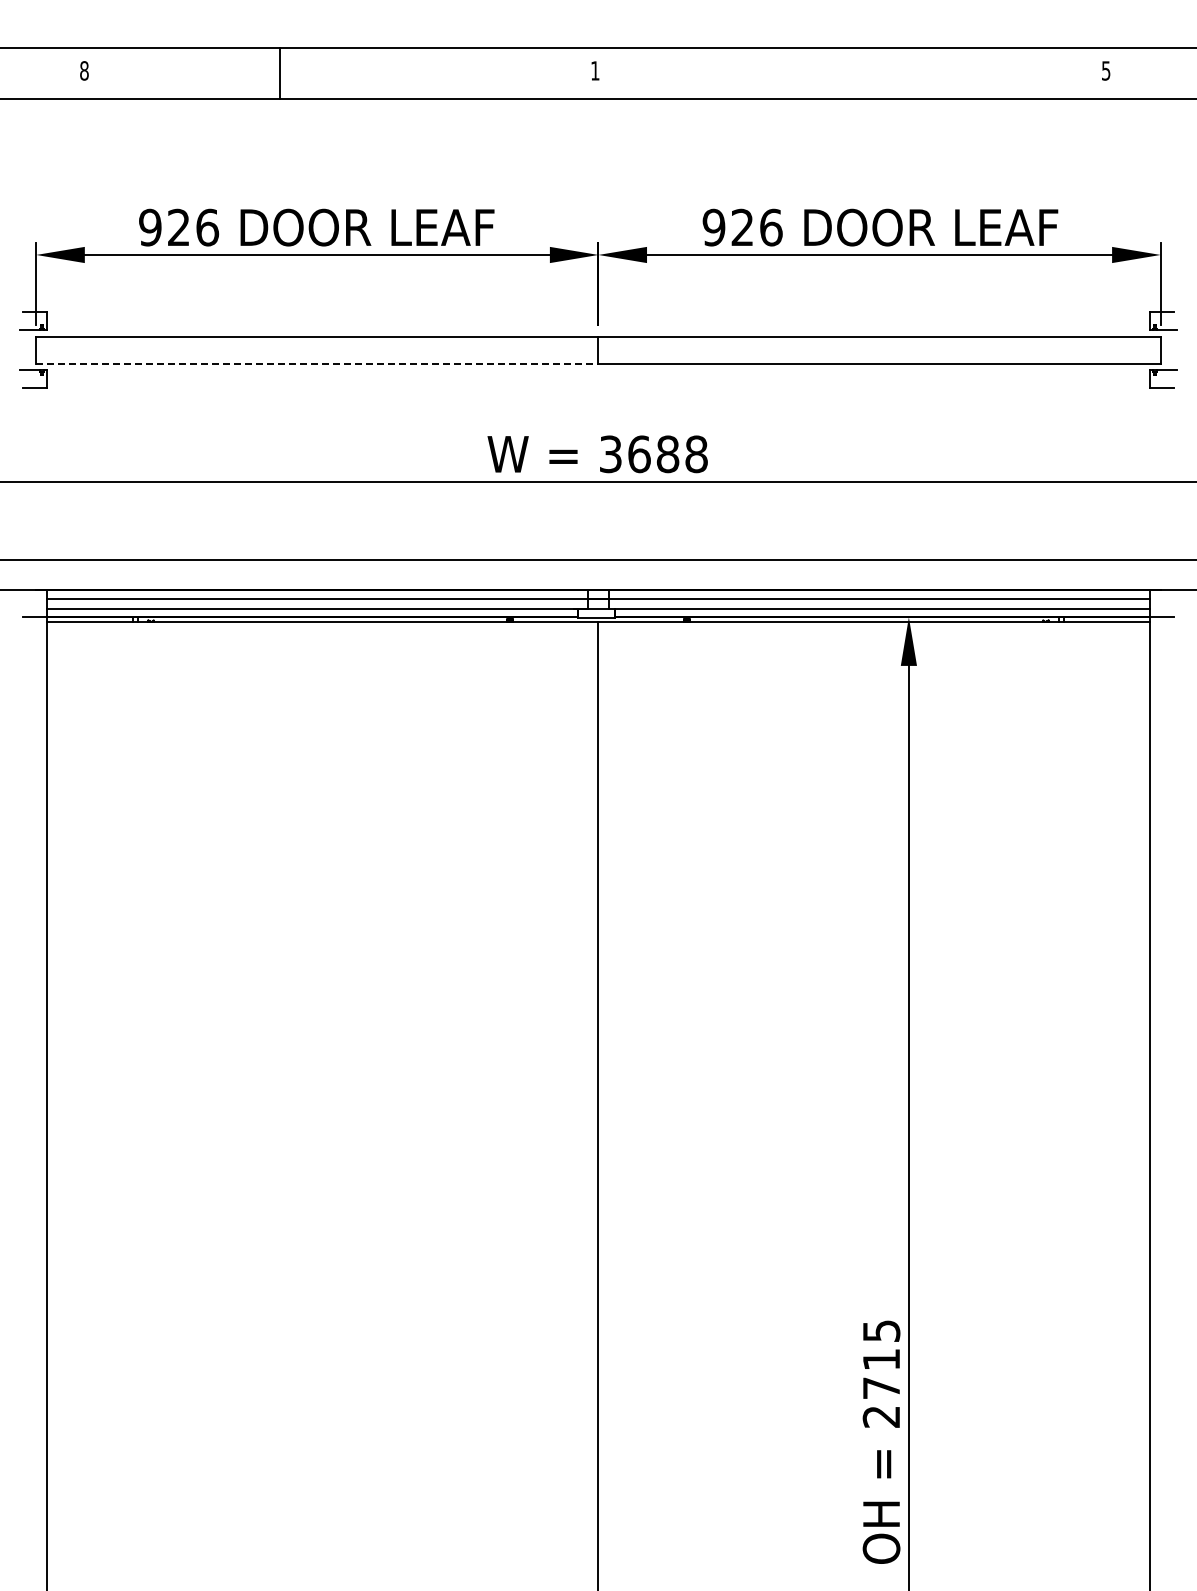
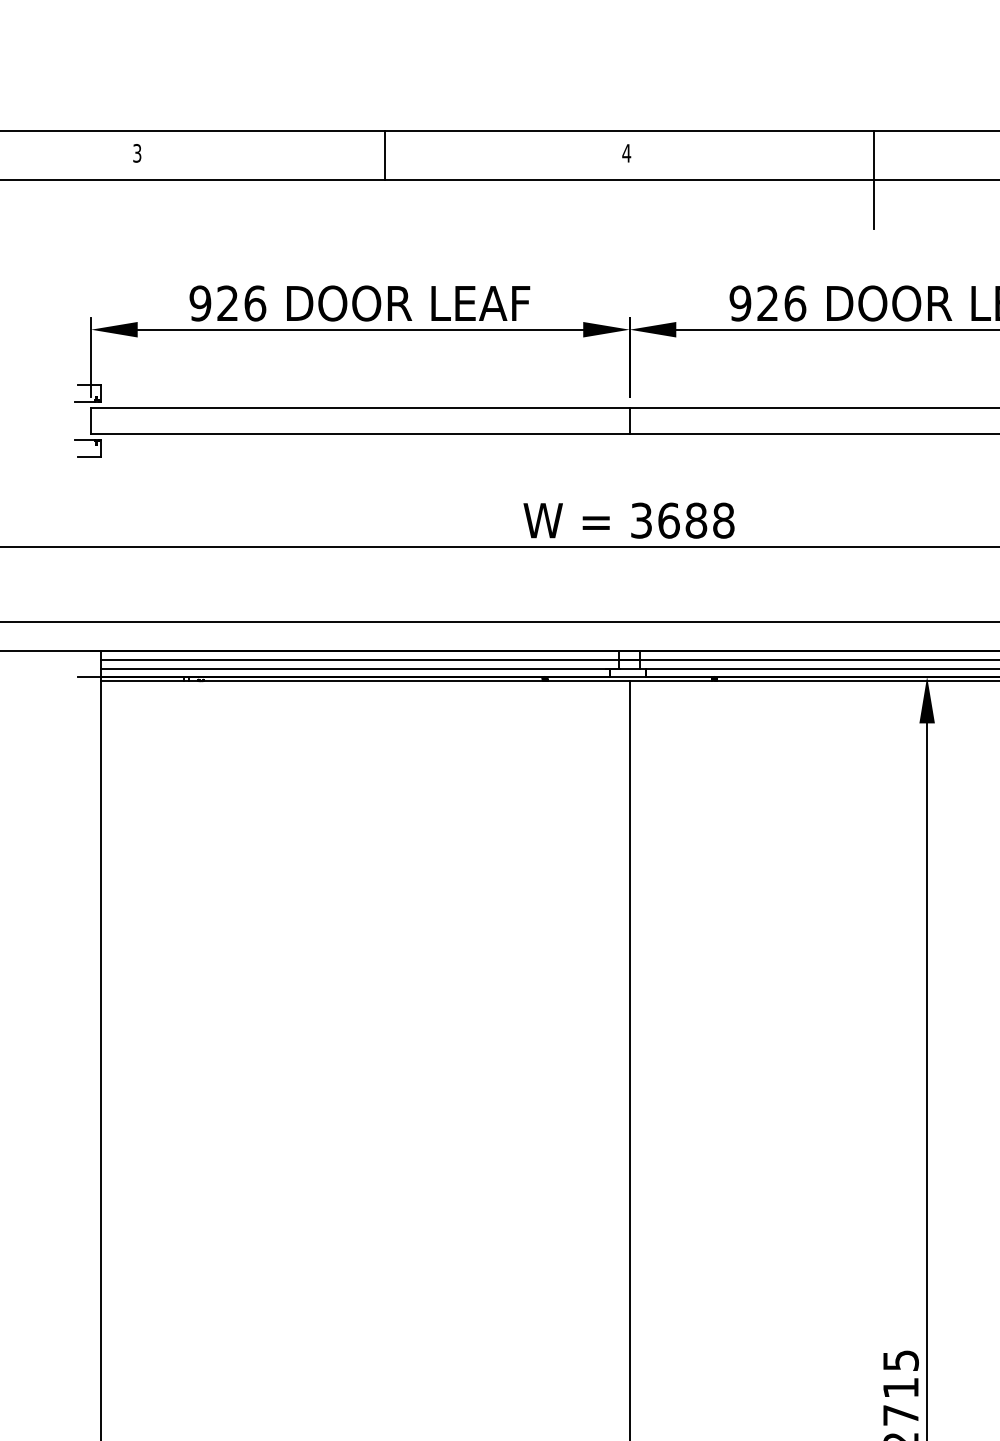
text: (84, 70) -> (137, 152), 8 -> 3
text: (594, 70) -> (625, 152), 1 -> 4
line: (279, 72) -> (384, 154), moved
line: (853, 98) -> (874, 179), added
line: (317, 363) -> (360, 433), dashed -> solid

